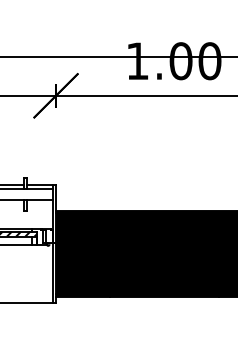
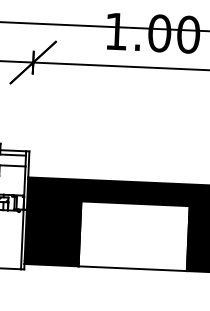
fill: (164, 264) -> (134, 235), removed

